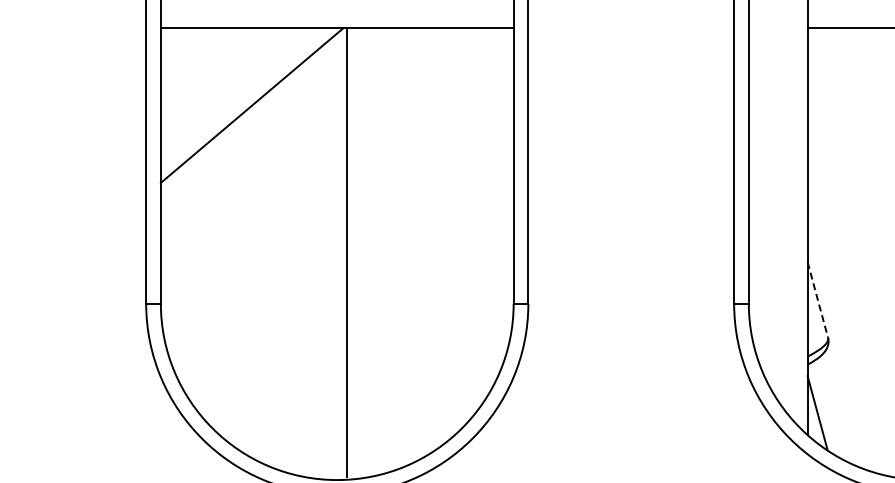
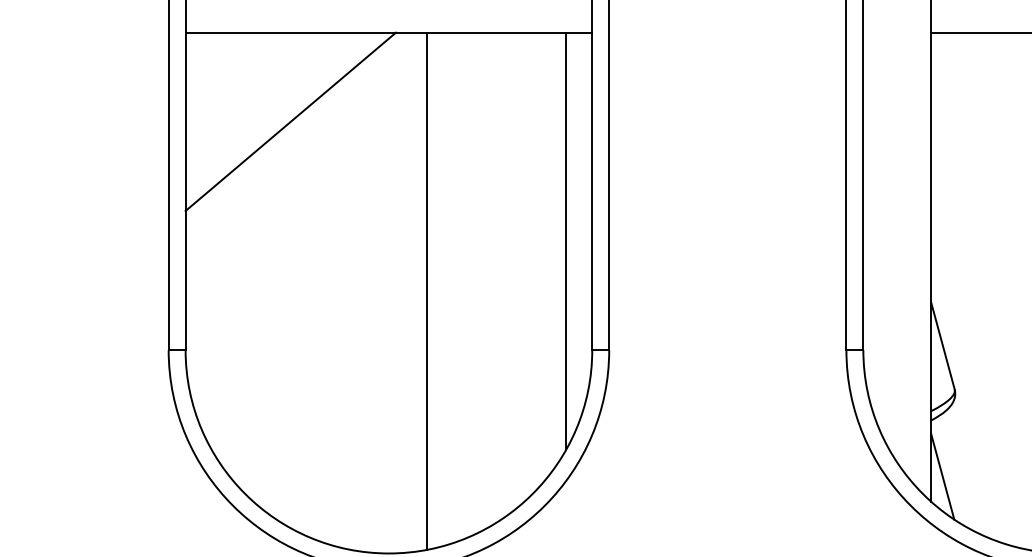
line: (491, 208) -> (566, 240), added
line: (347, 252) -> (427, 291), moved
line: (817, 300) -> (942, 346), dashed -> solid

